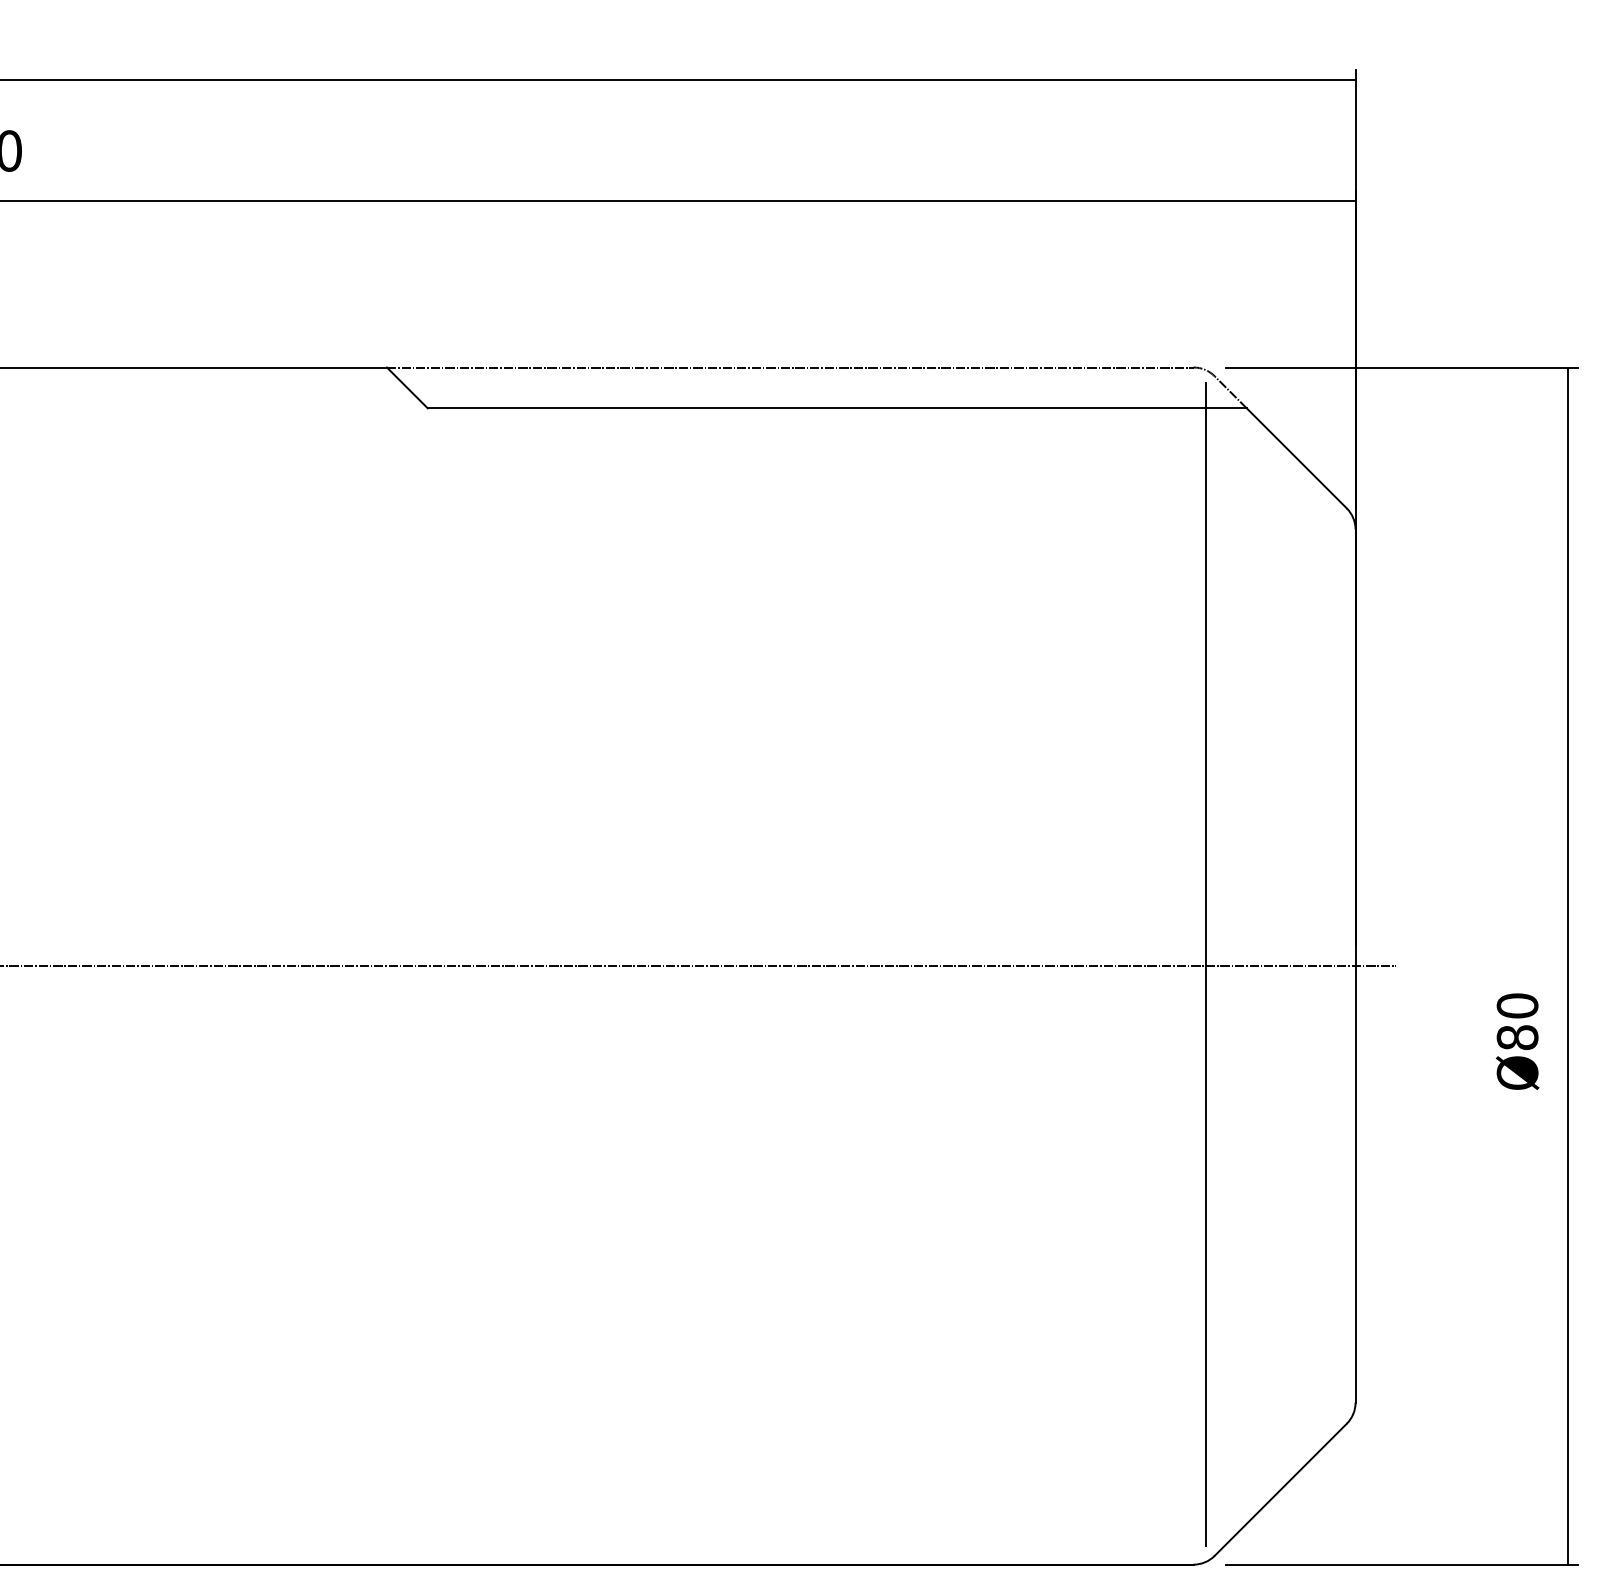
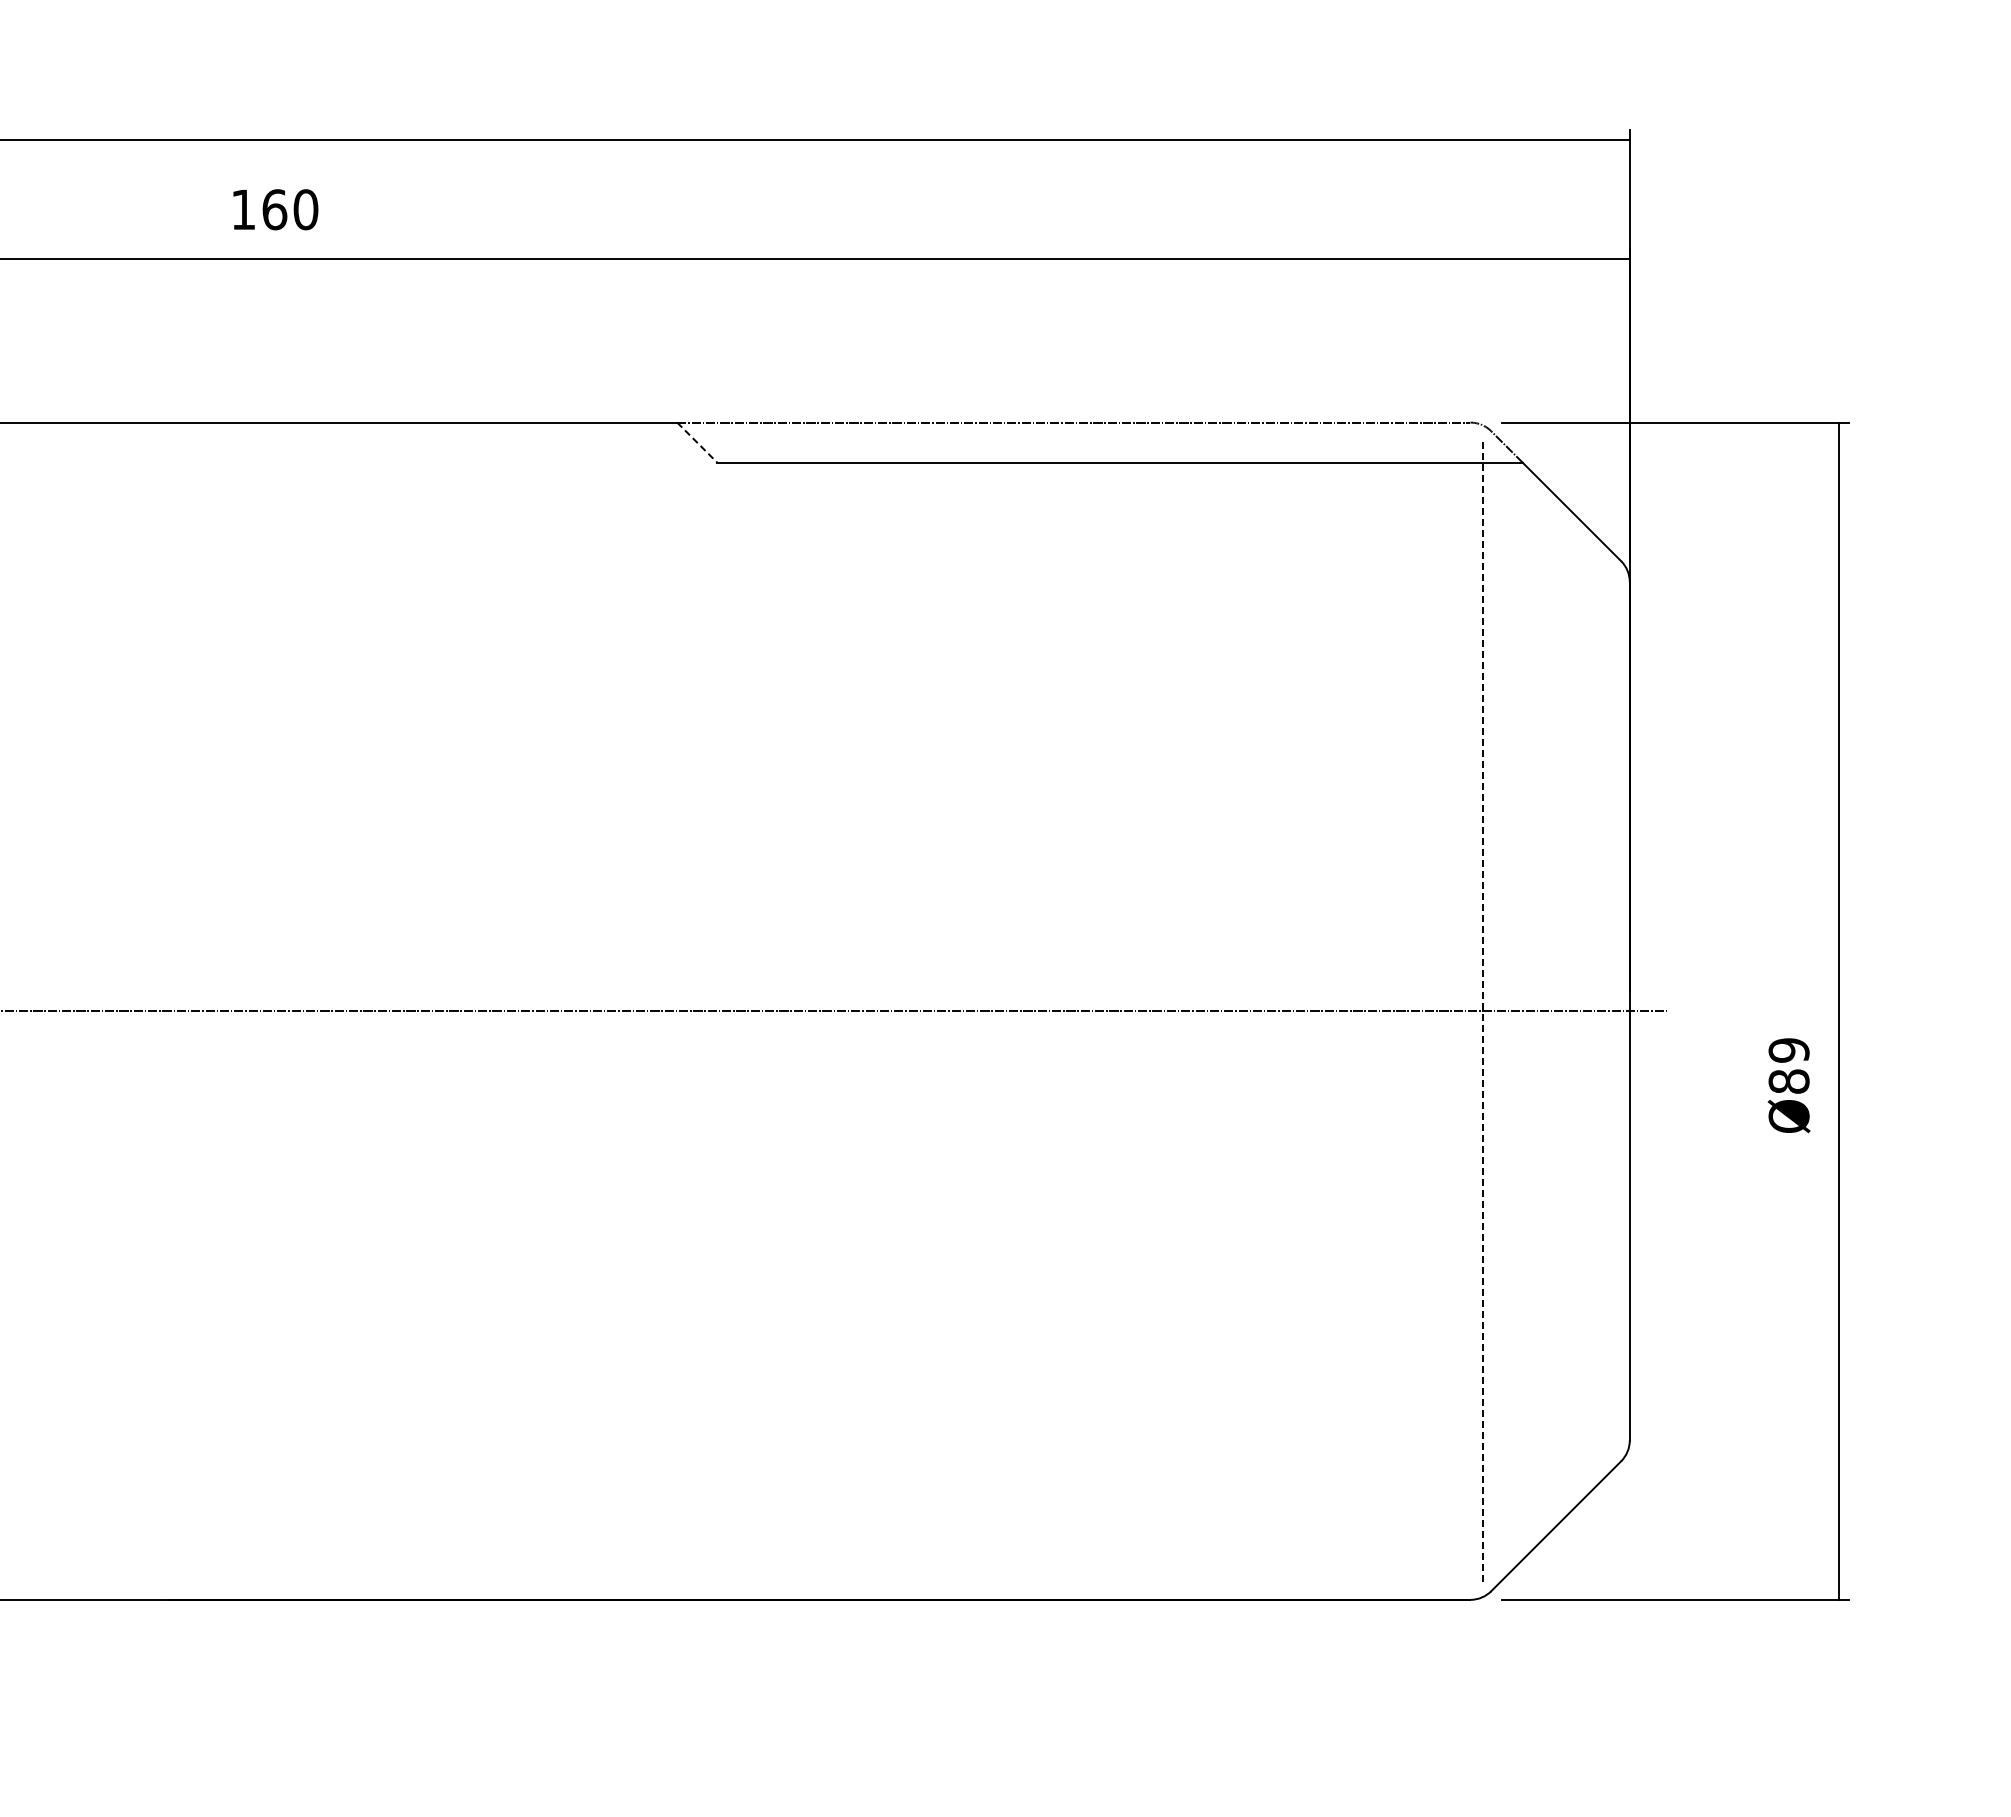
line: (407, 388) -> (697, 443), solid -> dashed
line: (1205, 964) -> (1482, 1009), solid -> dashed
text: (1516, 1006) -> (1788, 1050), Ø80 -> Ø89

